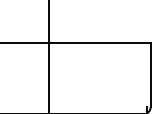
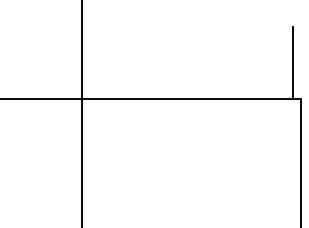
line: (147, 25) -> (294, 61), added

